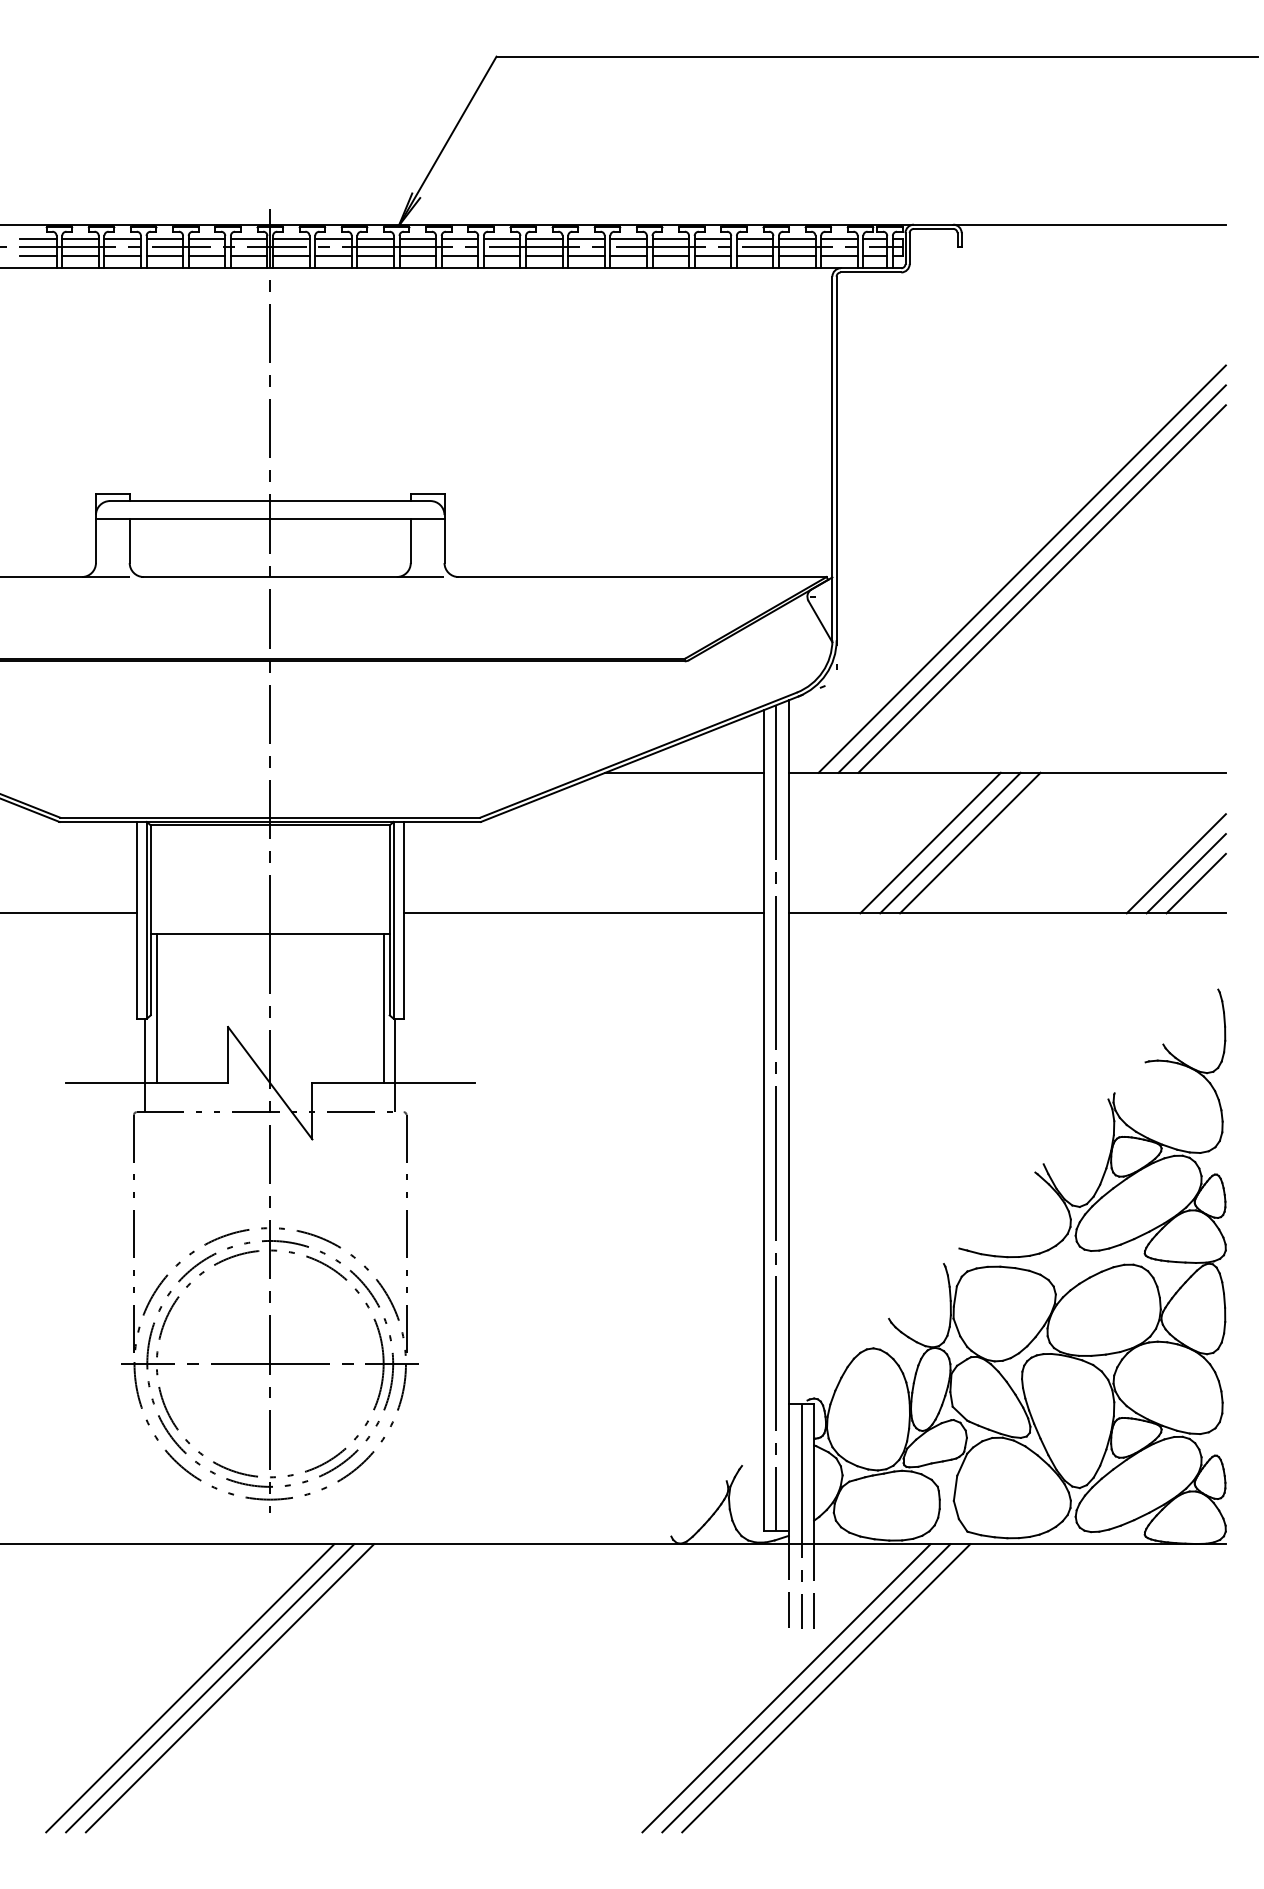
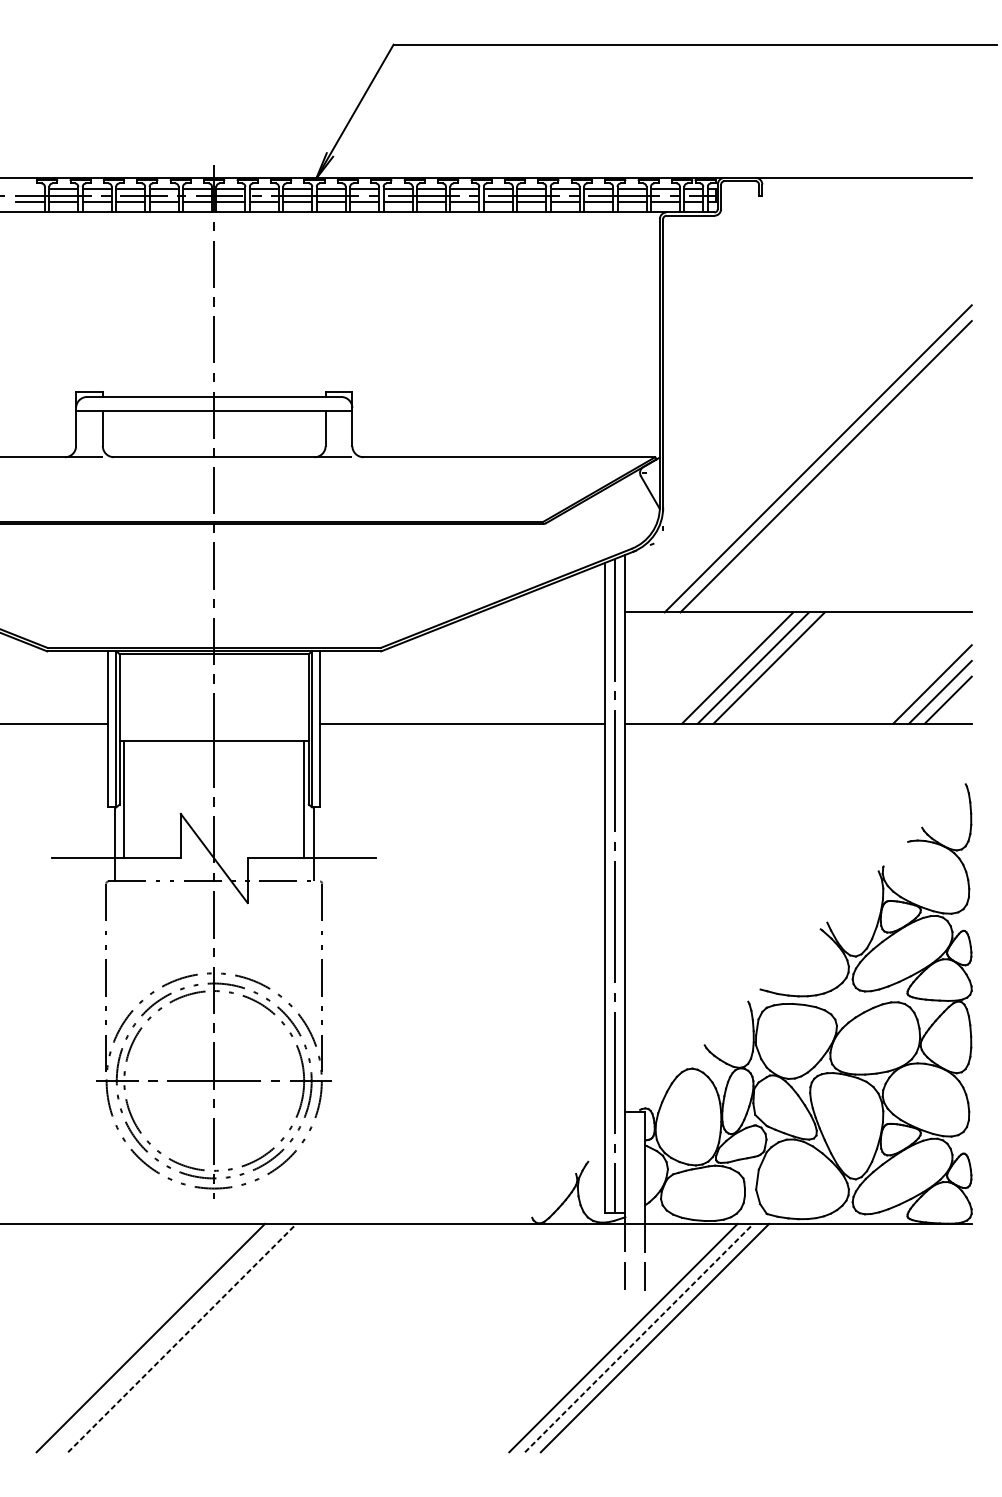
line: (38, 238) -> (30, 188), removed
line: (1021, 568) -> (809, 450), removed
line: (684, 772) -> (542, 612), removed
line: (801, 1515) -> (635, 1201), removed
line: (210, 1688) -> (166, 1338), removed
line: (230, 1688) -> (182, 1338), solid -> dashed
line: (806, 1688) -> (639, 1338), solid -> dashed

